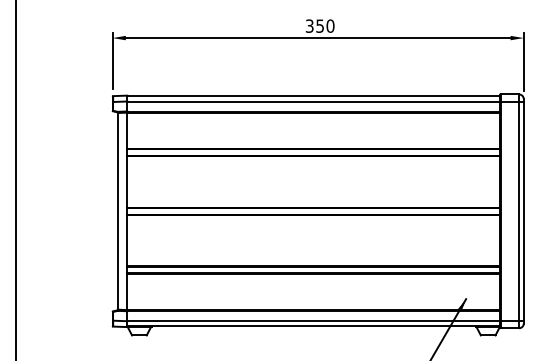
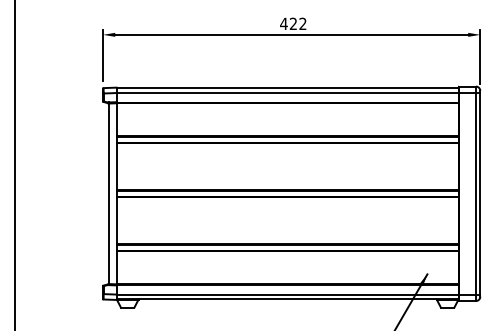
text: (319, 25) -> (292, 23), 350 -> 422

